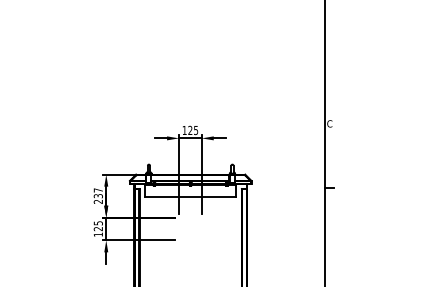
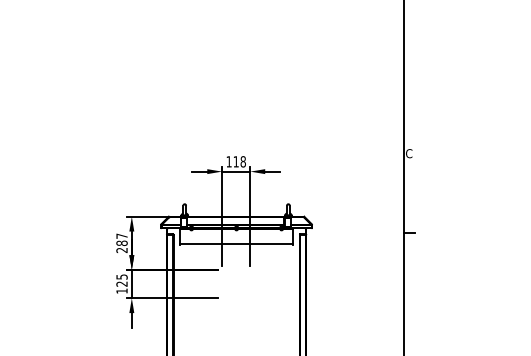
text: (193, 129) -> (240, 160), 125 -> 118
text: (97, 196) -> (120, 243), 237 -> 287

